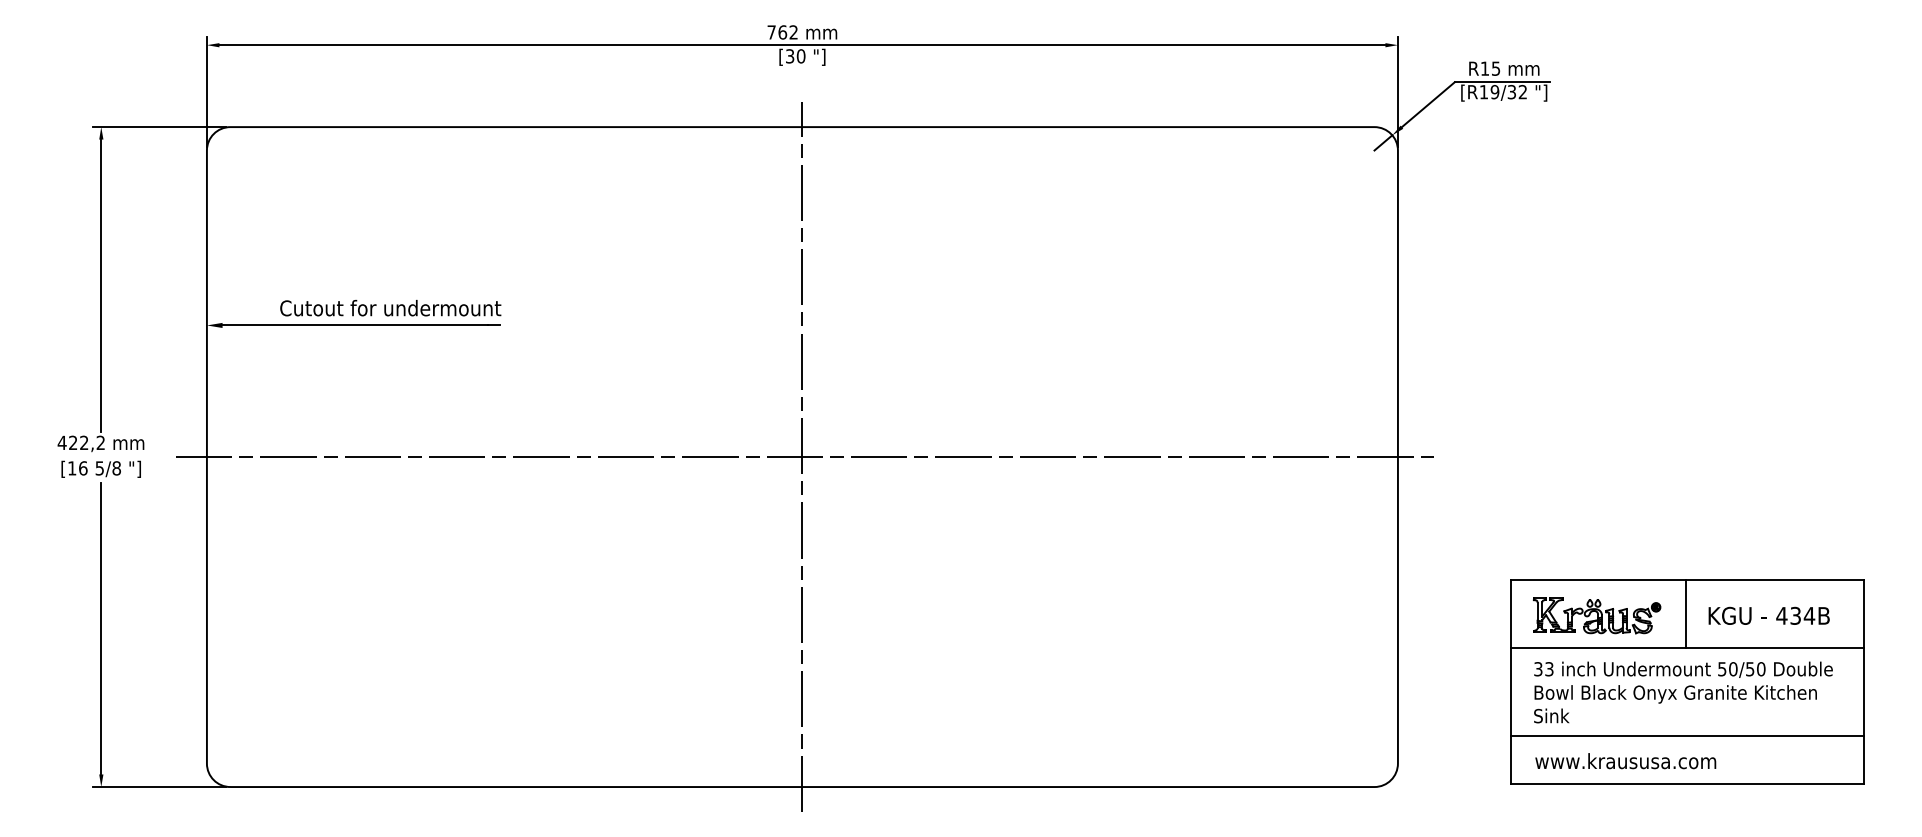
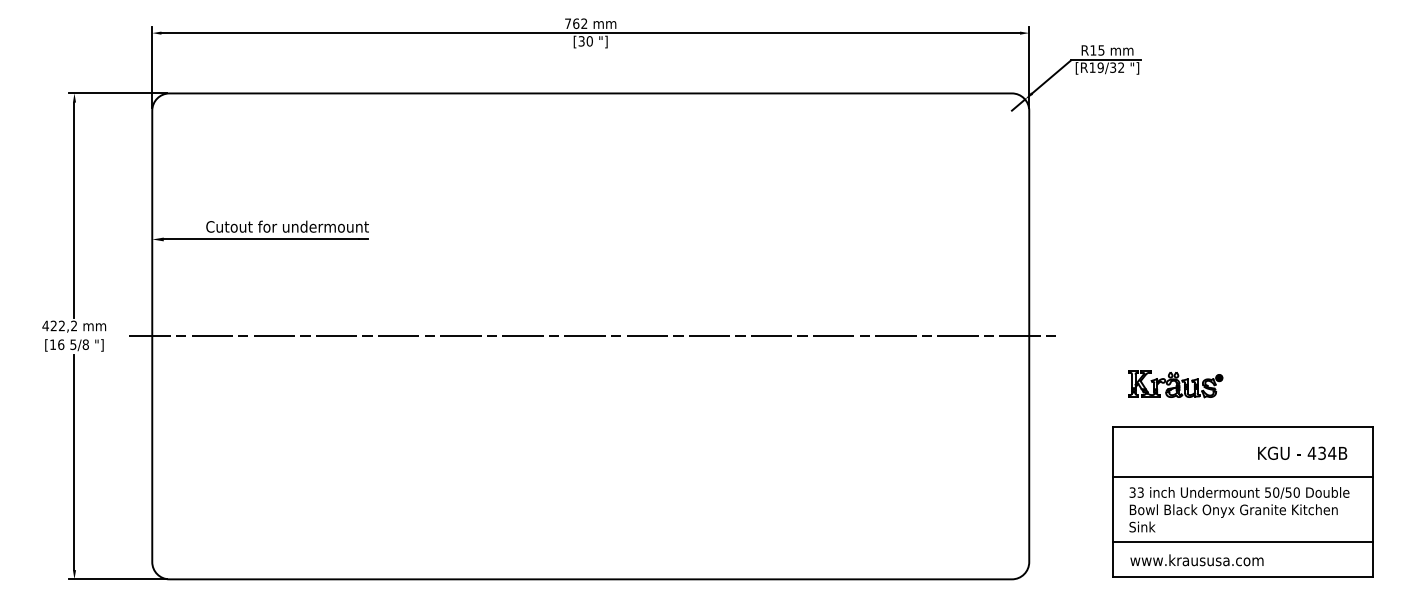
line: (802, 457) -> (590, 336), removed
line: (1686, 613) -> (1241, 451), removed
part: (1596, 616) -> (1175, 384), moved

